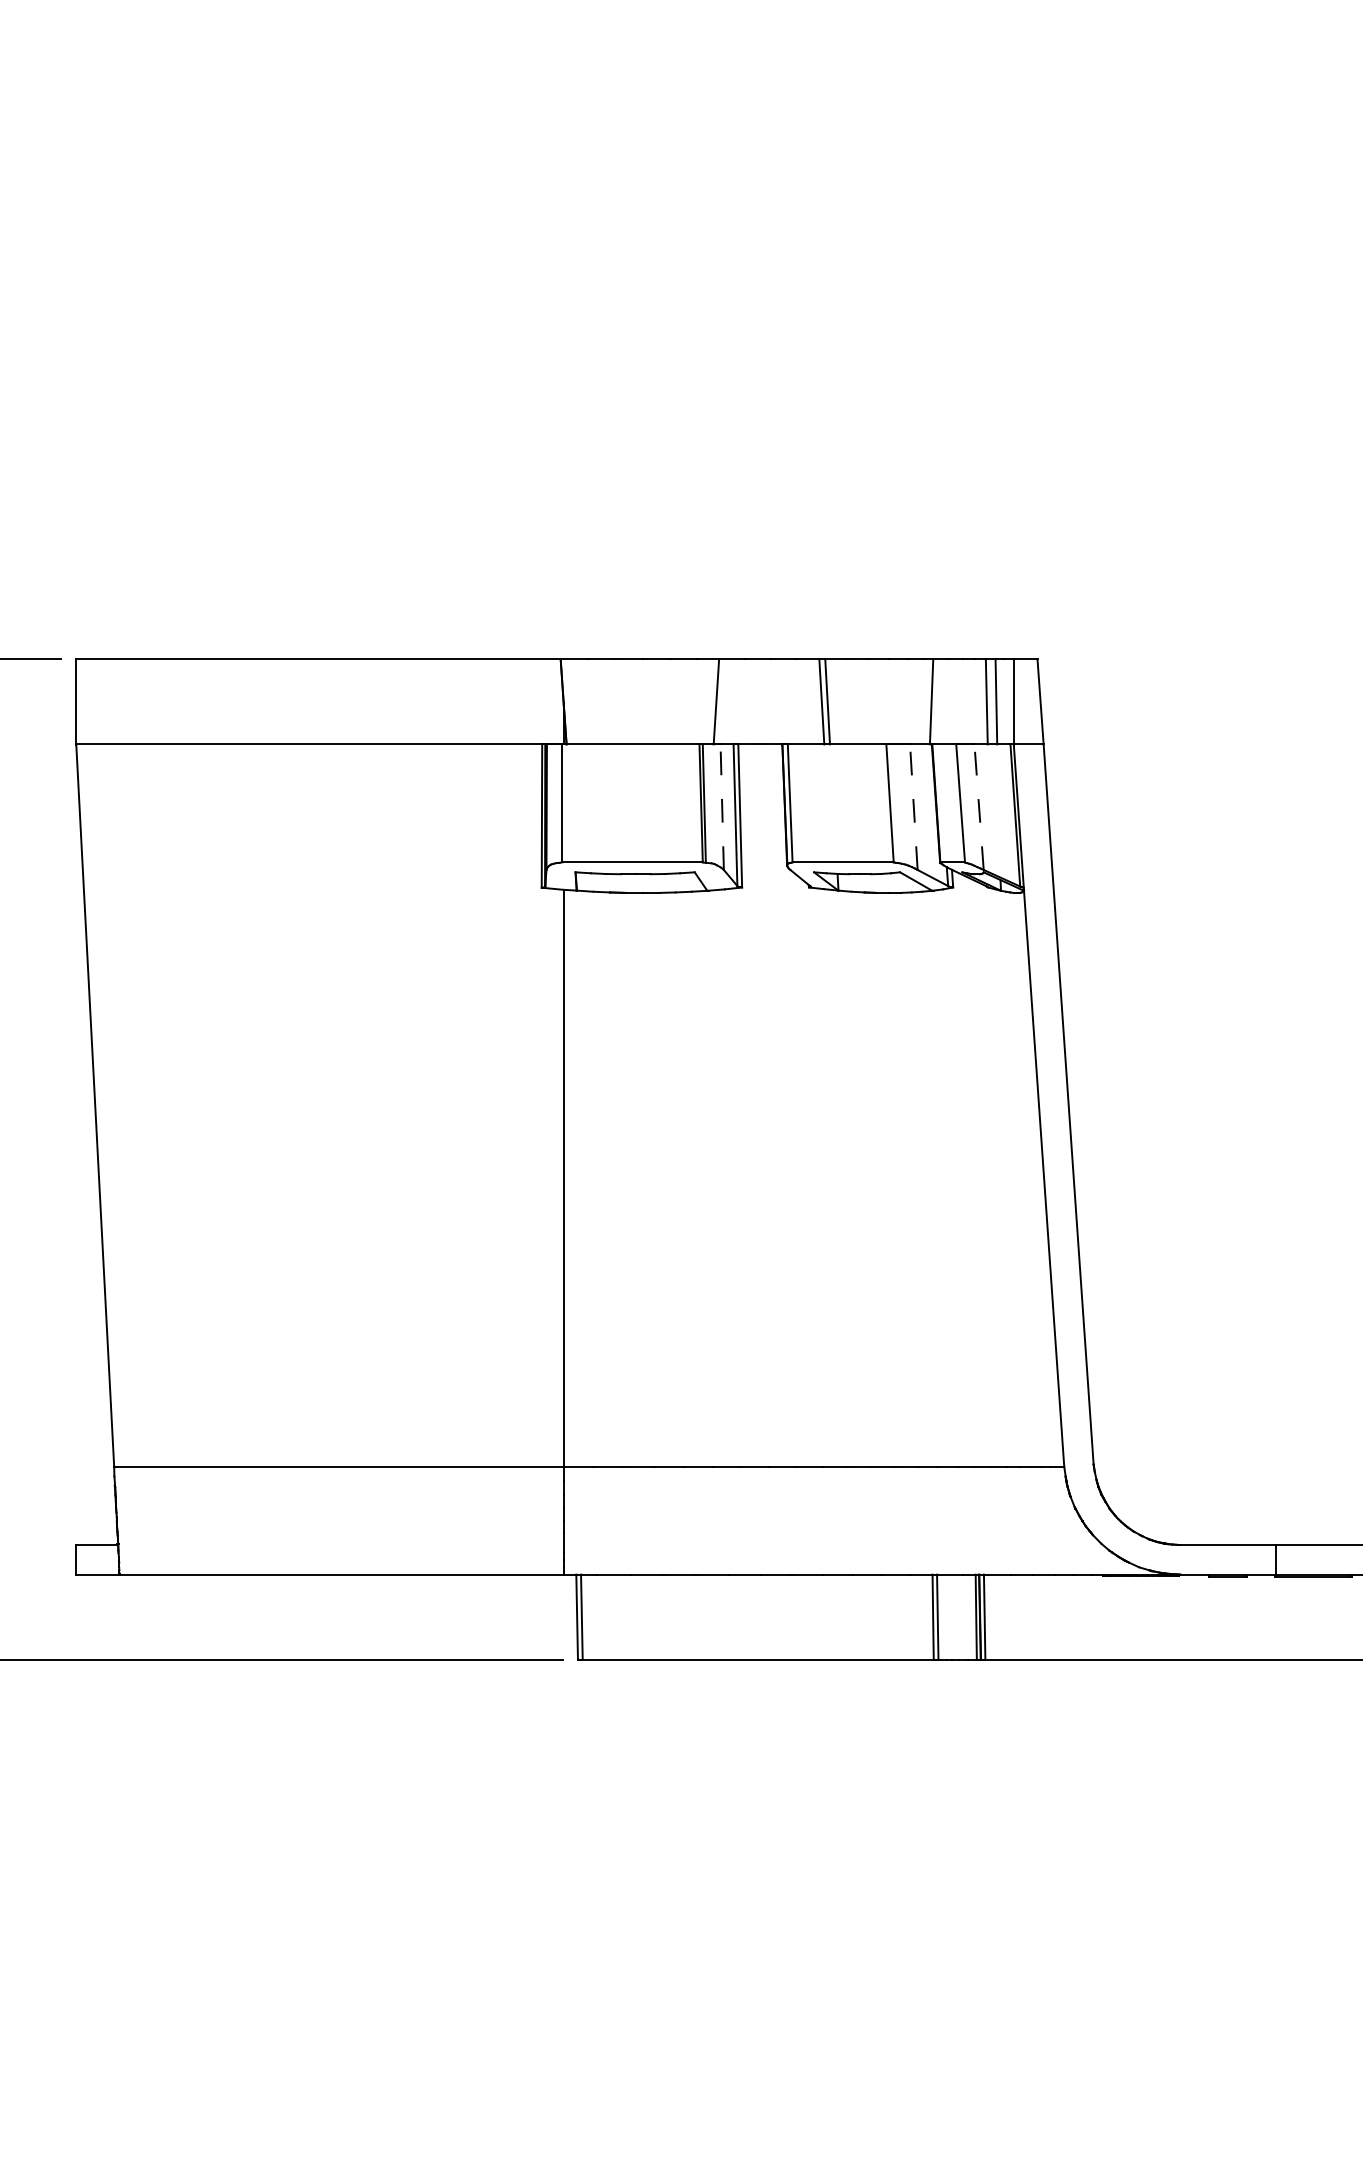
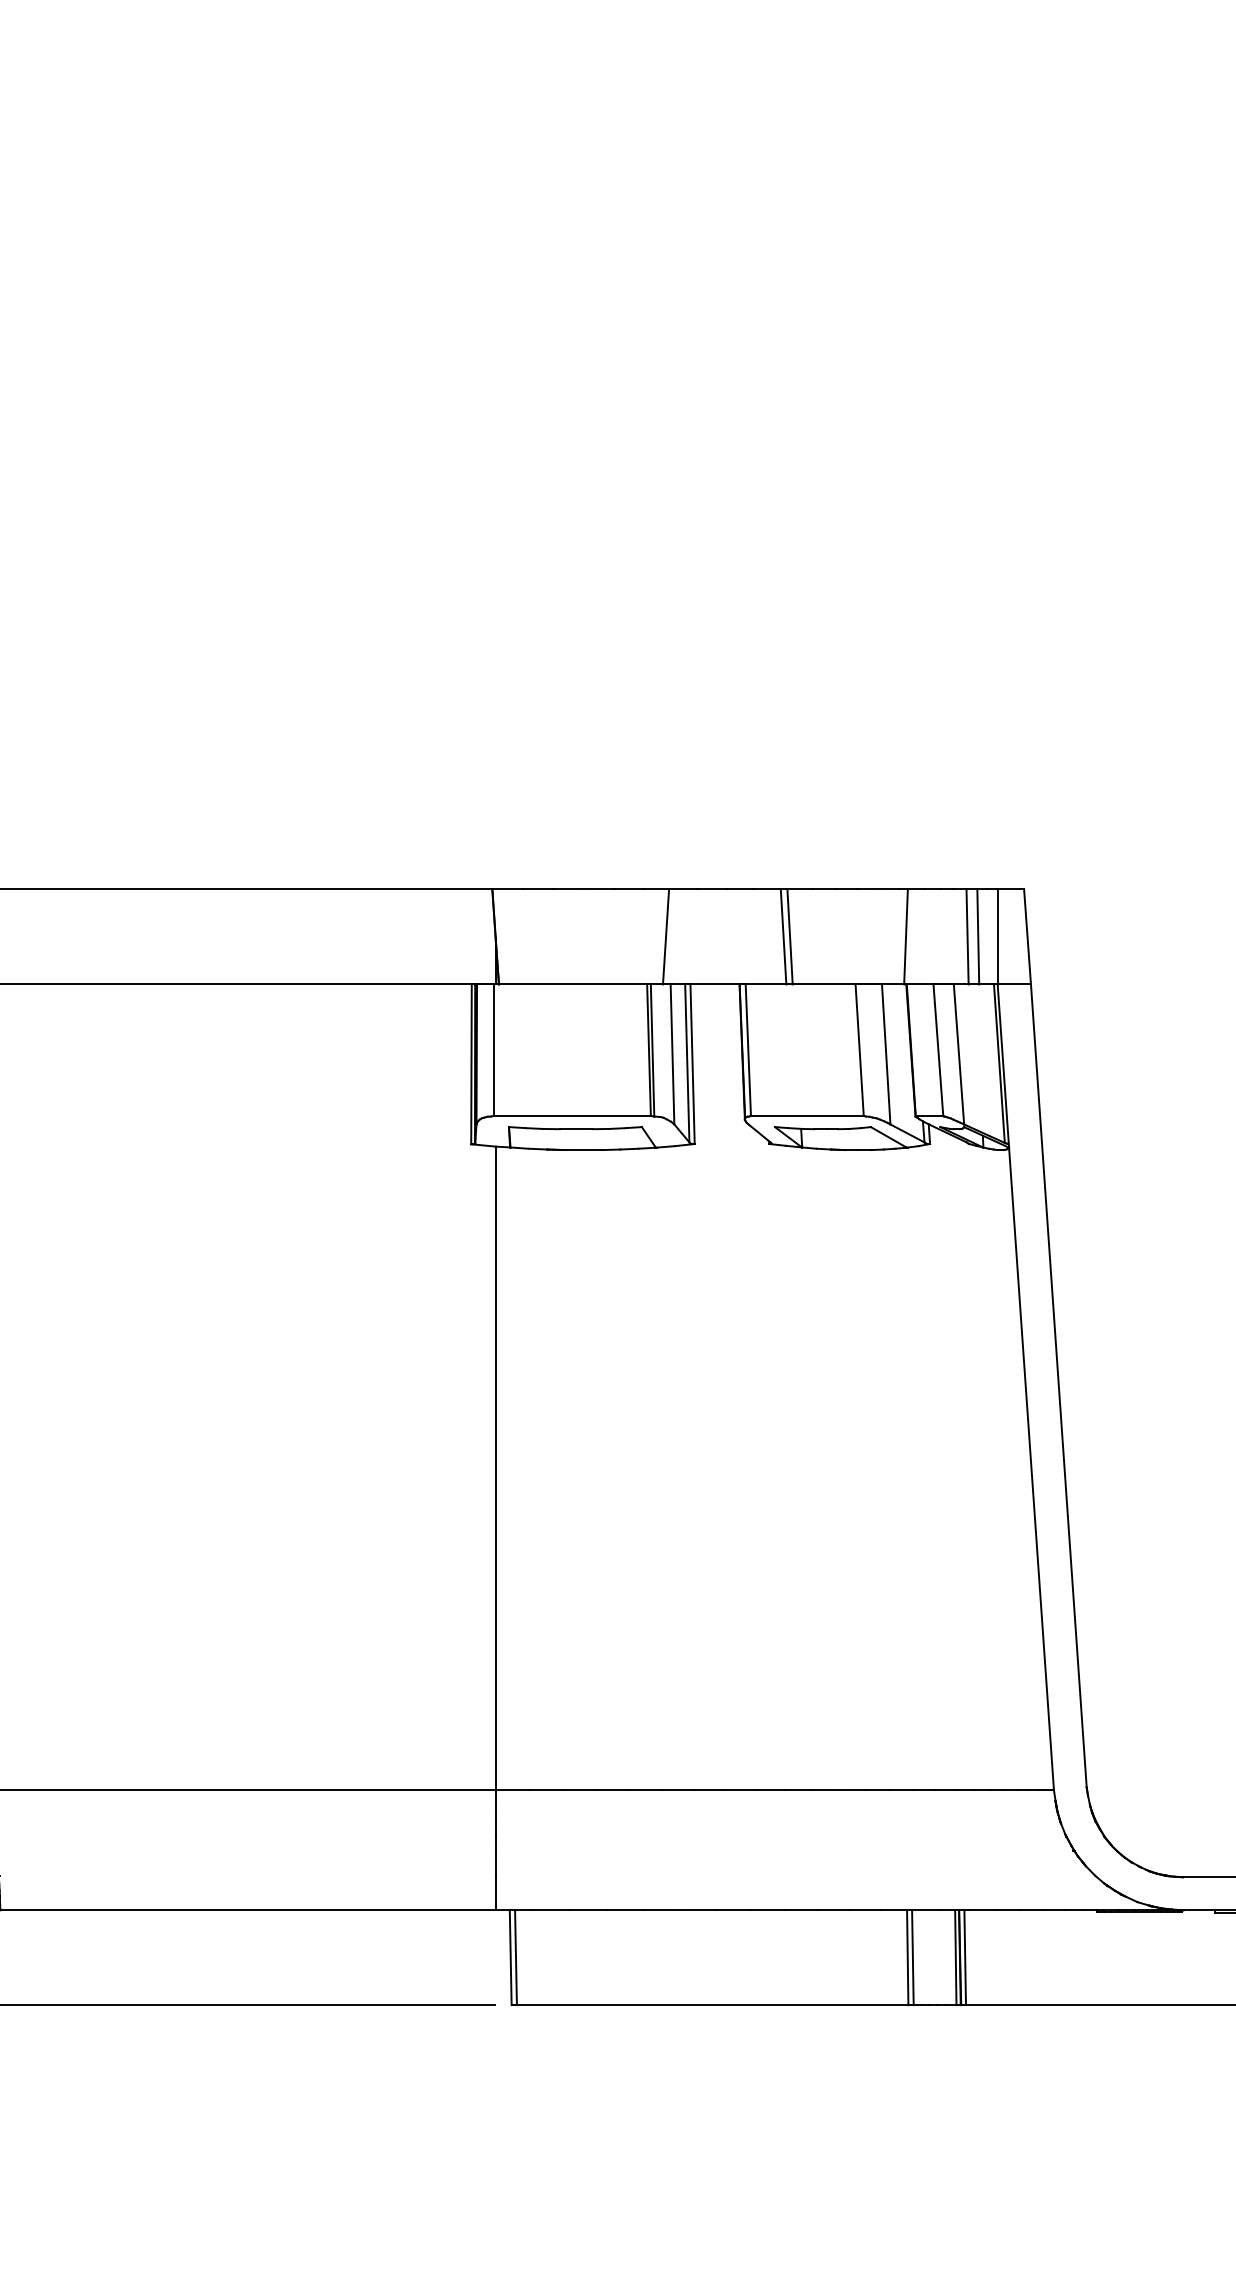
line: (722, 807) -> (672, 1054), dashed -> solid
line: (913, 807) -> (885, 1054), dashed -> solid
line: (979, 807) -> (959, 1054), dashed -> solid

